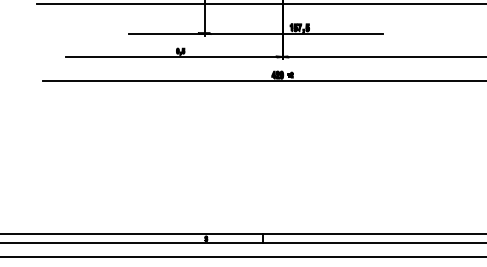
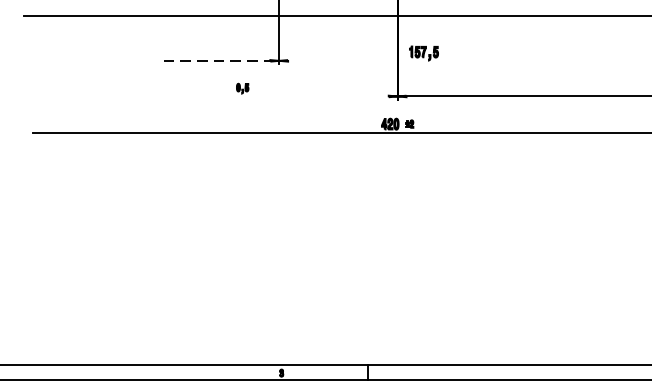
line: (164, 33) -> (218, 60), solid -> dashed
line: (296, 33) -> (418, 60), removed
line: (171, 56) -> (228, 95), removed

